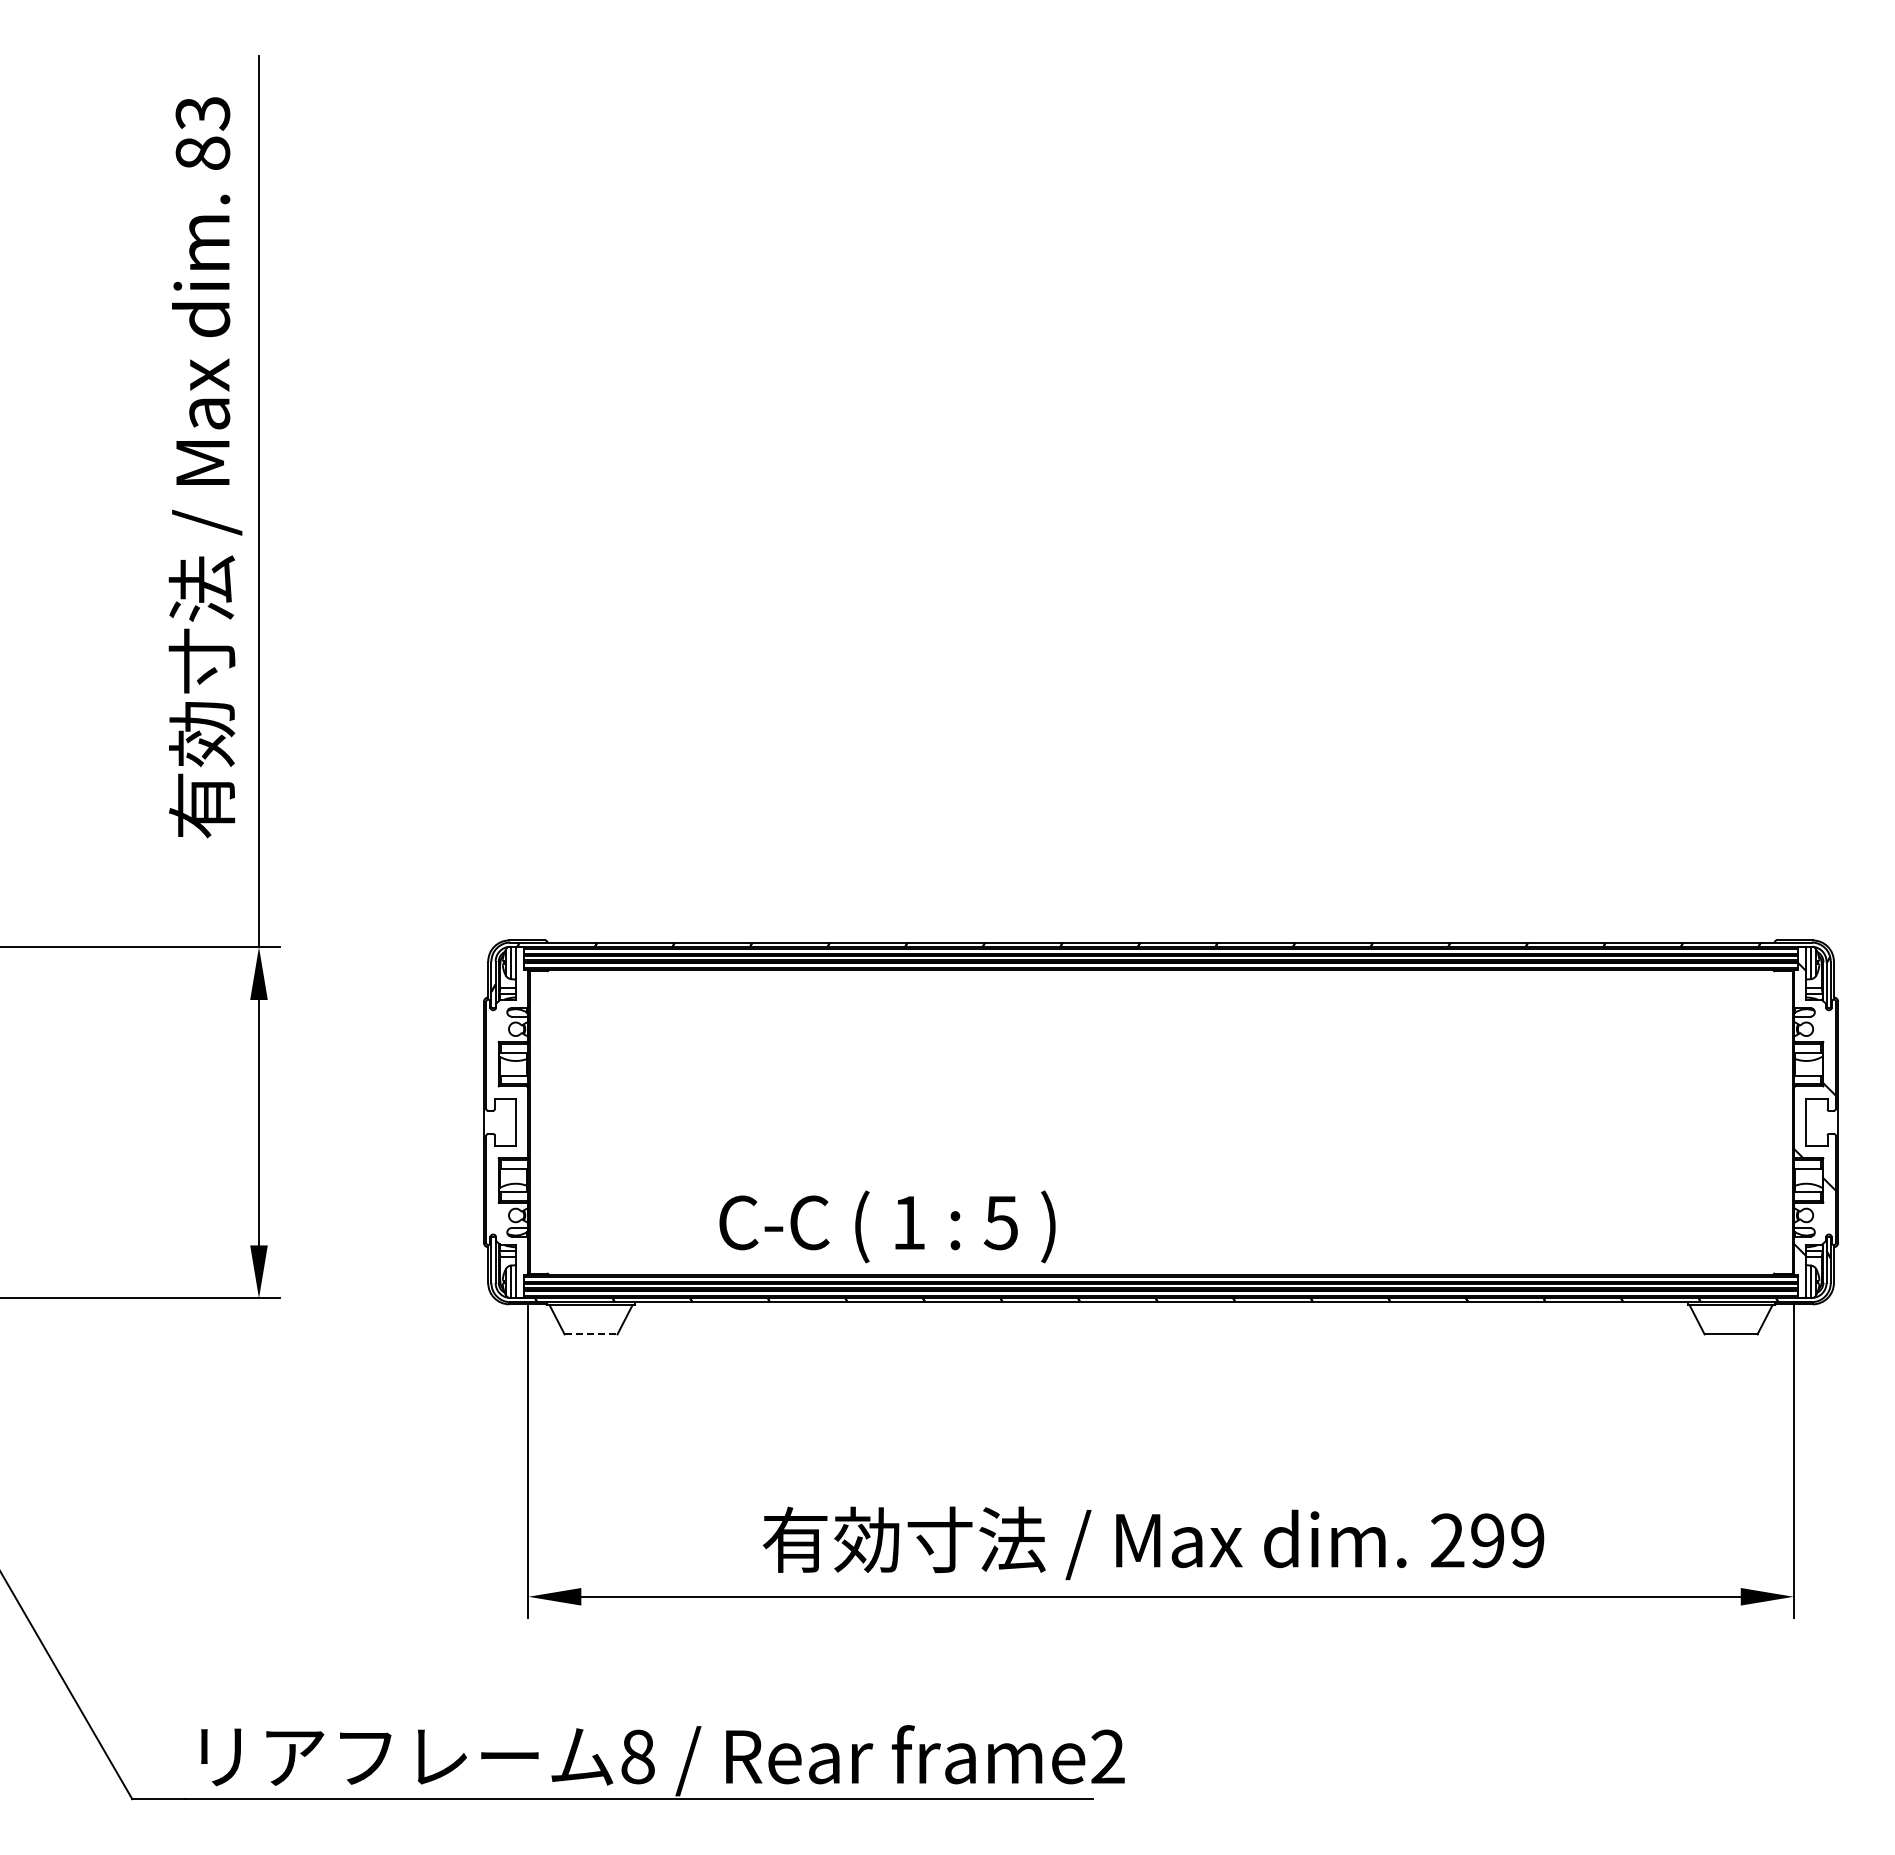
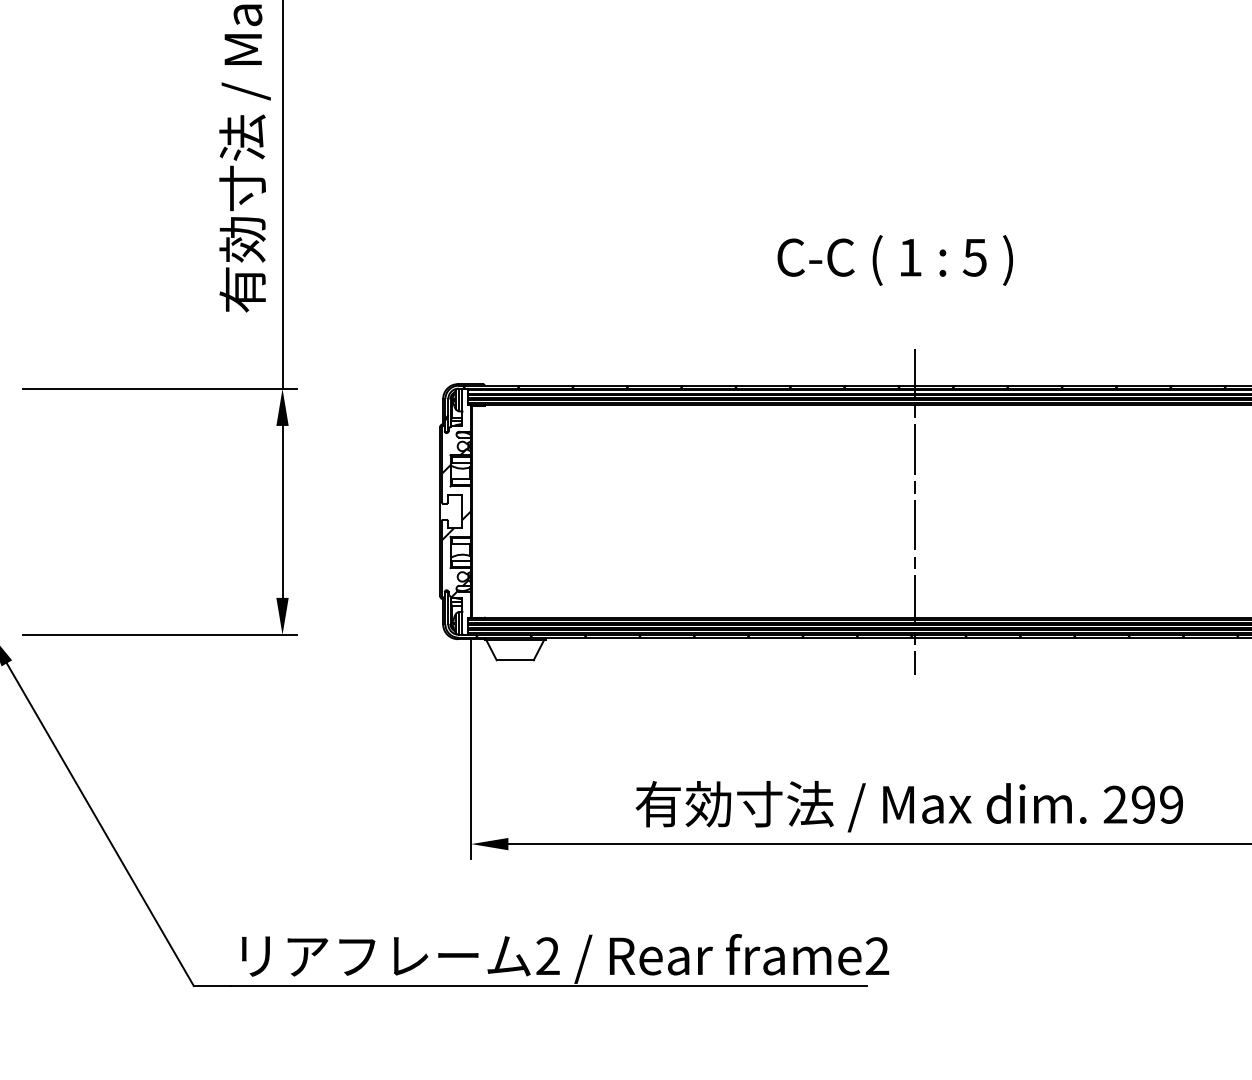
line: (1161, 1122) -> (914, 511), added
hatch: (507, 1138) -> (456, 522), added
text: (887, 1226) -> (895, 260), moved
line: (591, 1334) -> (515, 660), dashed -> solid
text: (637, 1756) -> (547, 956), 8 -> 2

